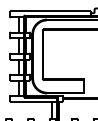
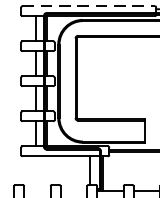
line: (50, 11) -> (88, 6), solid -> dashed

